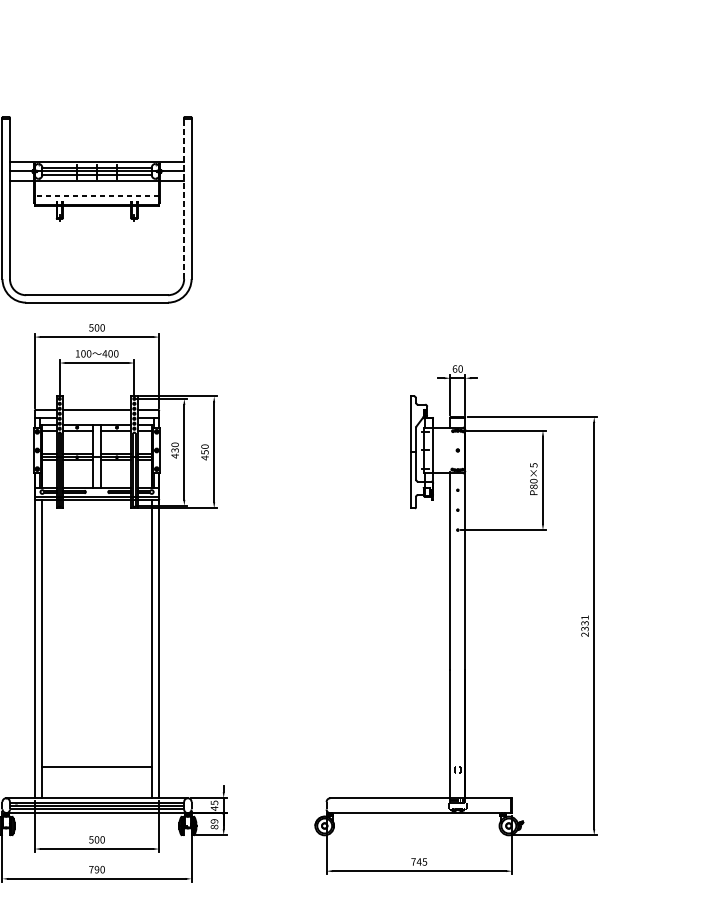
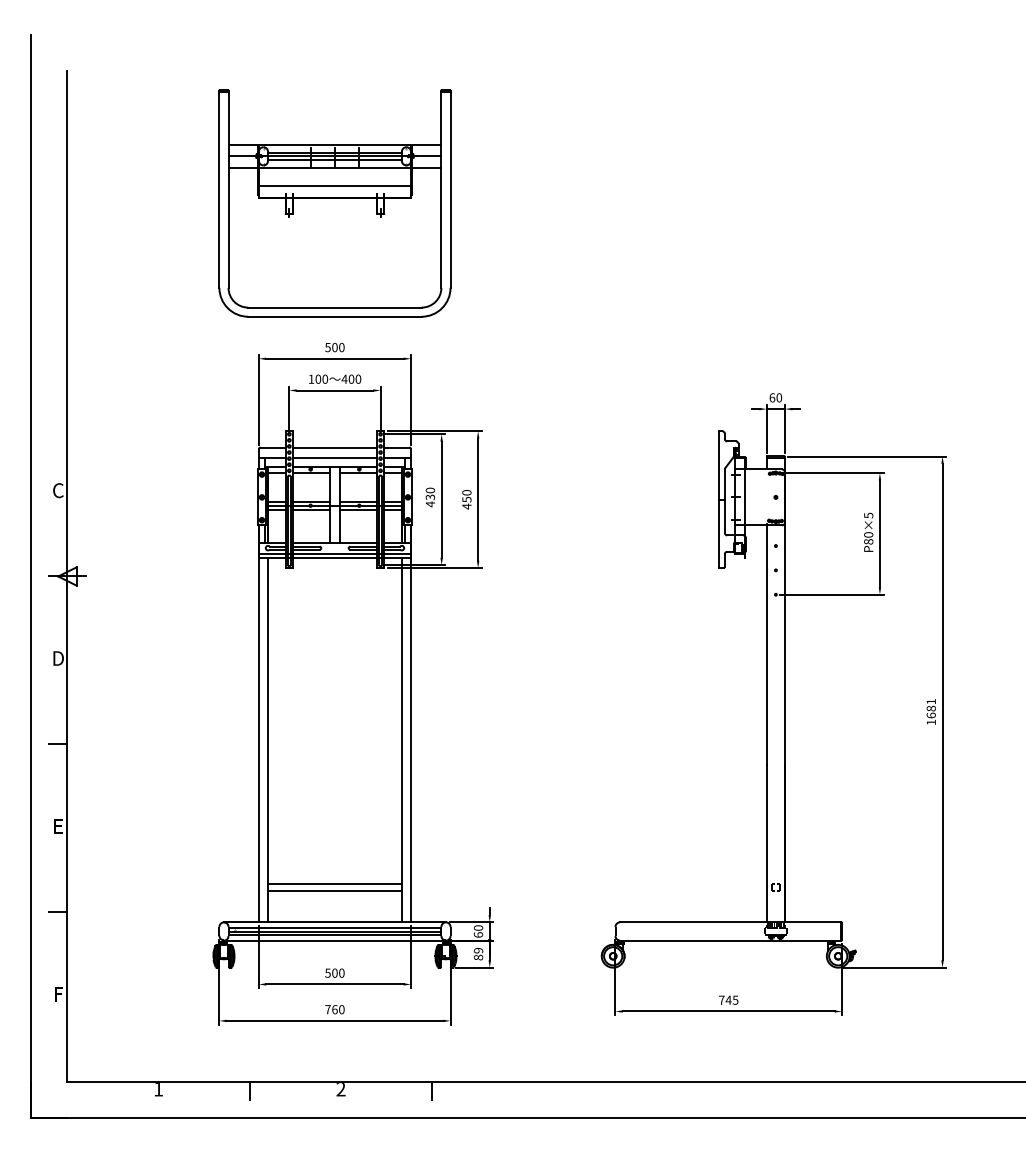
line: (96, 196) -> (334, 186), dashed -> solid
line: (184, 198) -> (441, 189), dashed -> solid
line: (96, 418) -> (334, 458), added
text: (584, 628) -> (930, 715), 2331 -> 1681
line: (96, 772) -> (334, 891), added
text: (214, 805) -> (478, 931), 45 -> 60
text: (96, 869) -> (334, 1009), 790 -> 760

